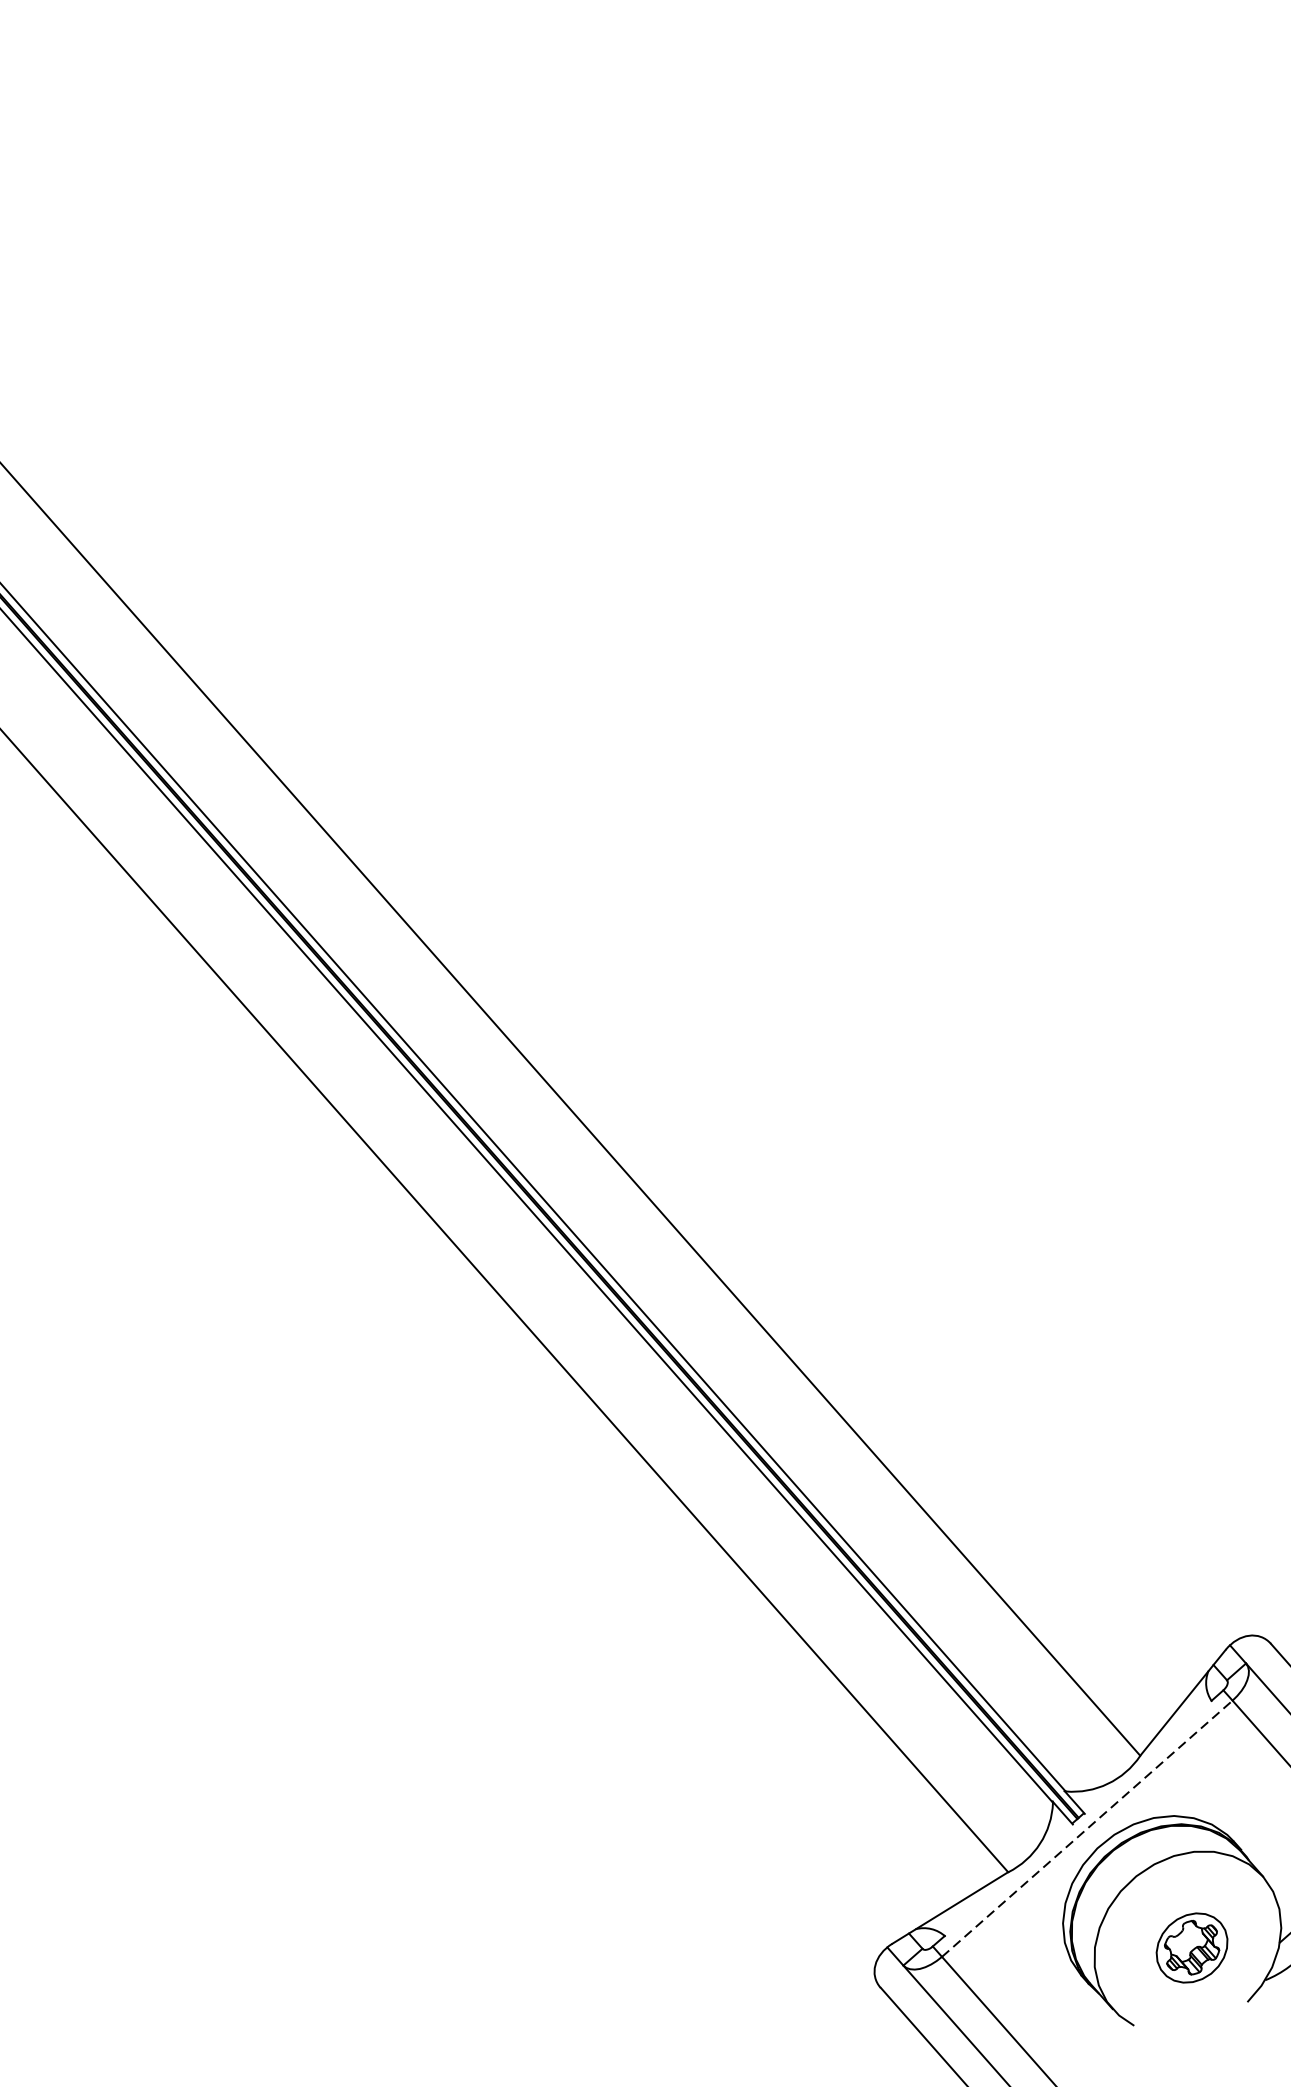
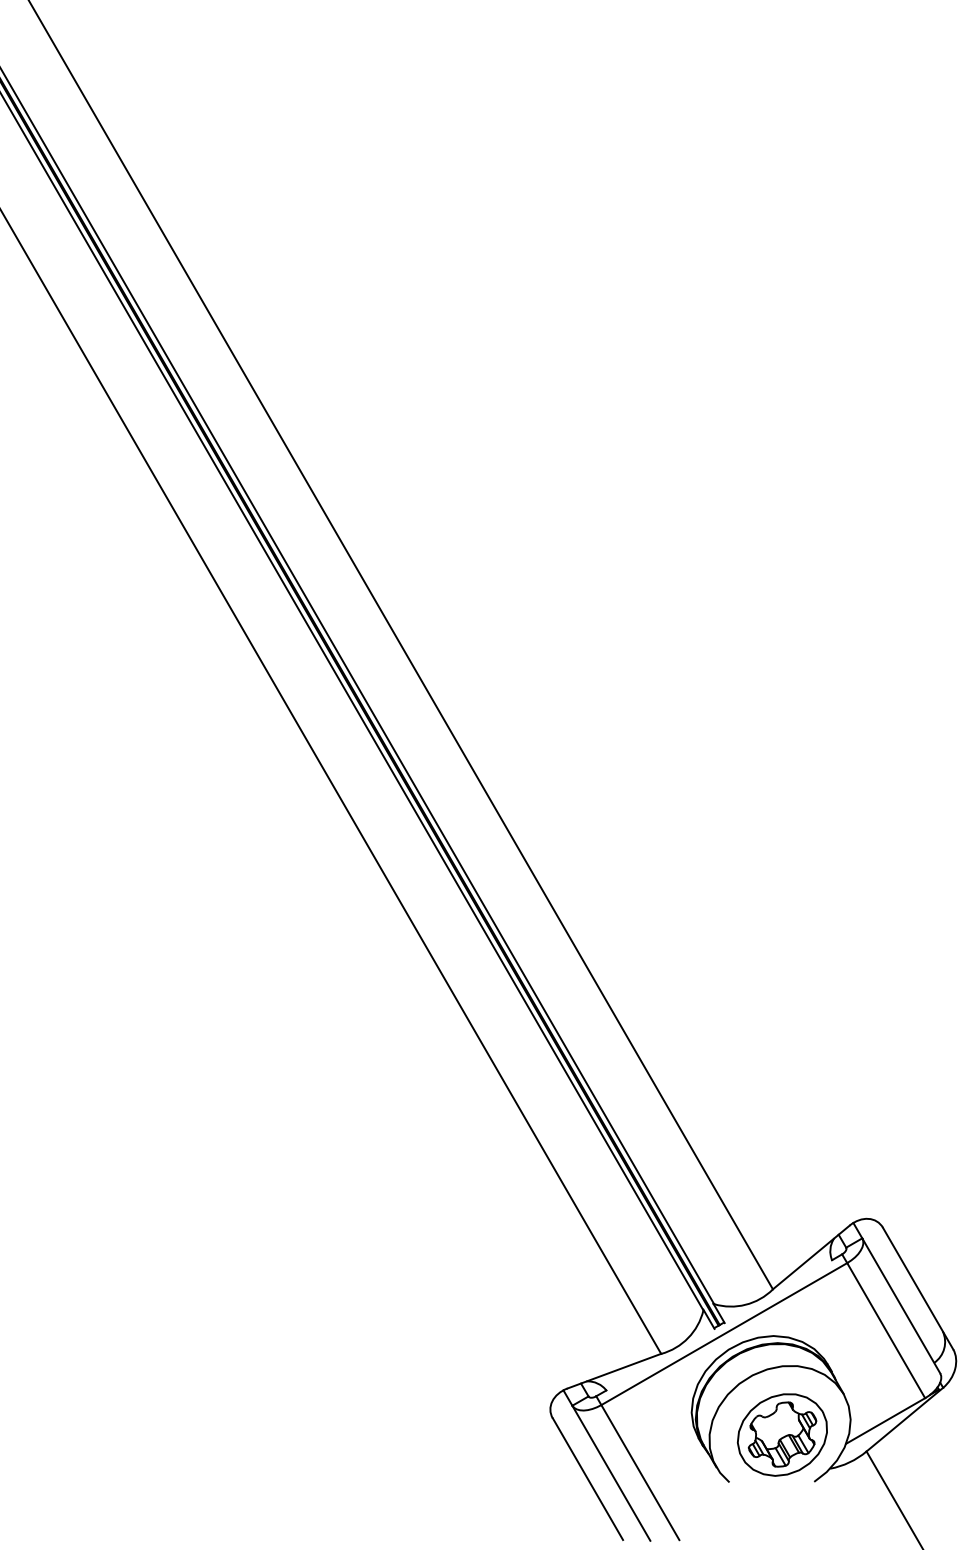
line: (1087, 1829) -> (724, 1334), dashed -> solid
part: (1190, 1947) -> (781, 1434), size x1.67

